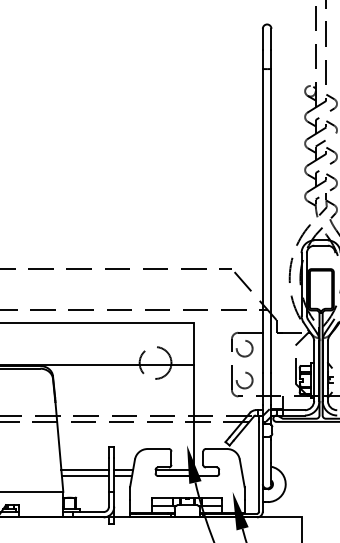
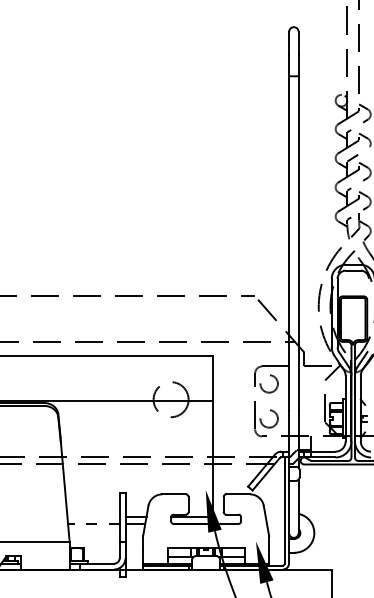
line: (85, 470) -> (93, 517), removed
line: (85, 476) -> (93, 524), solid -> dashed

